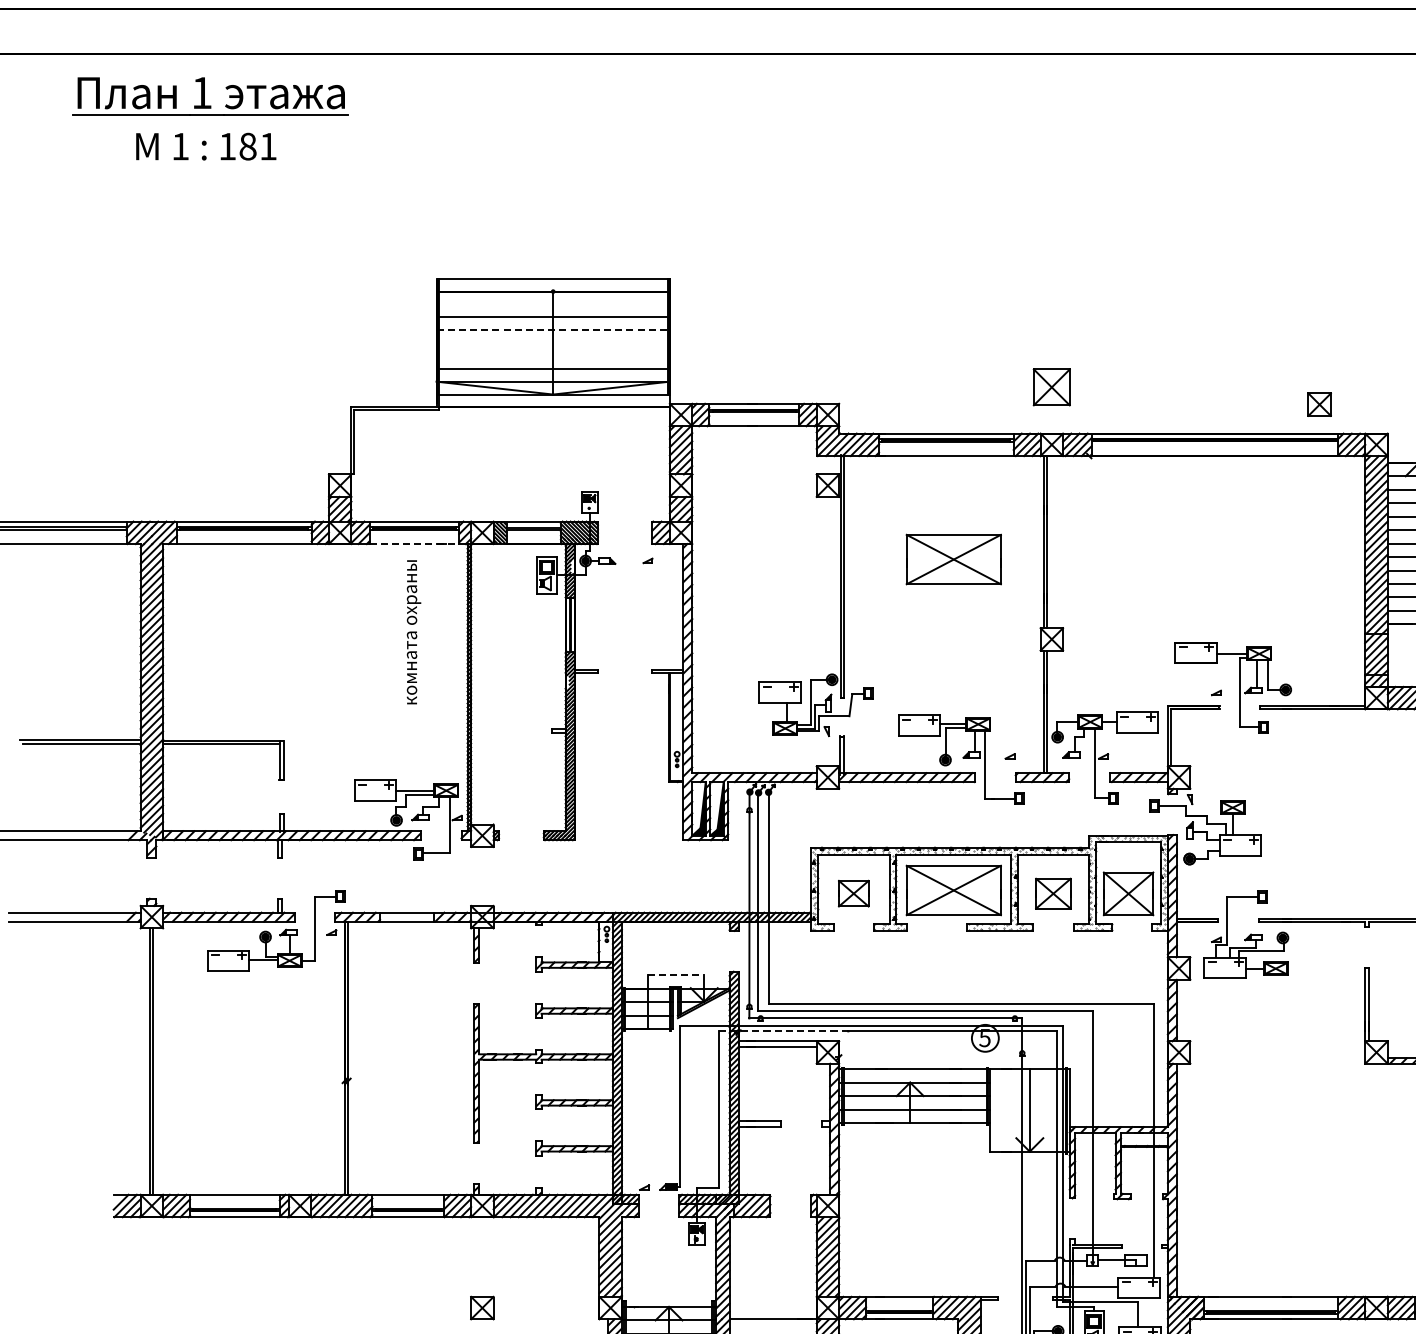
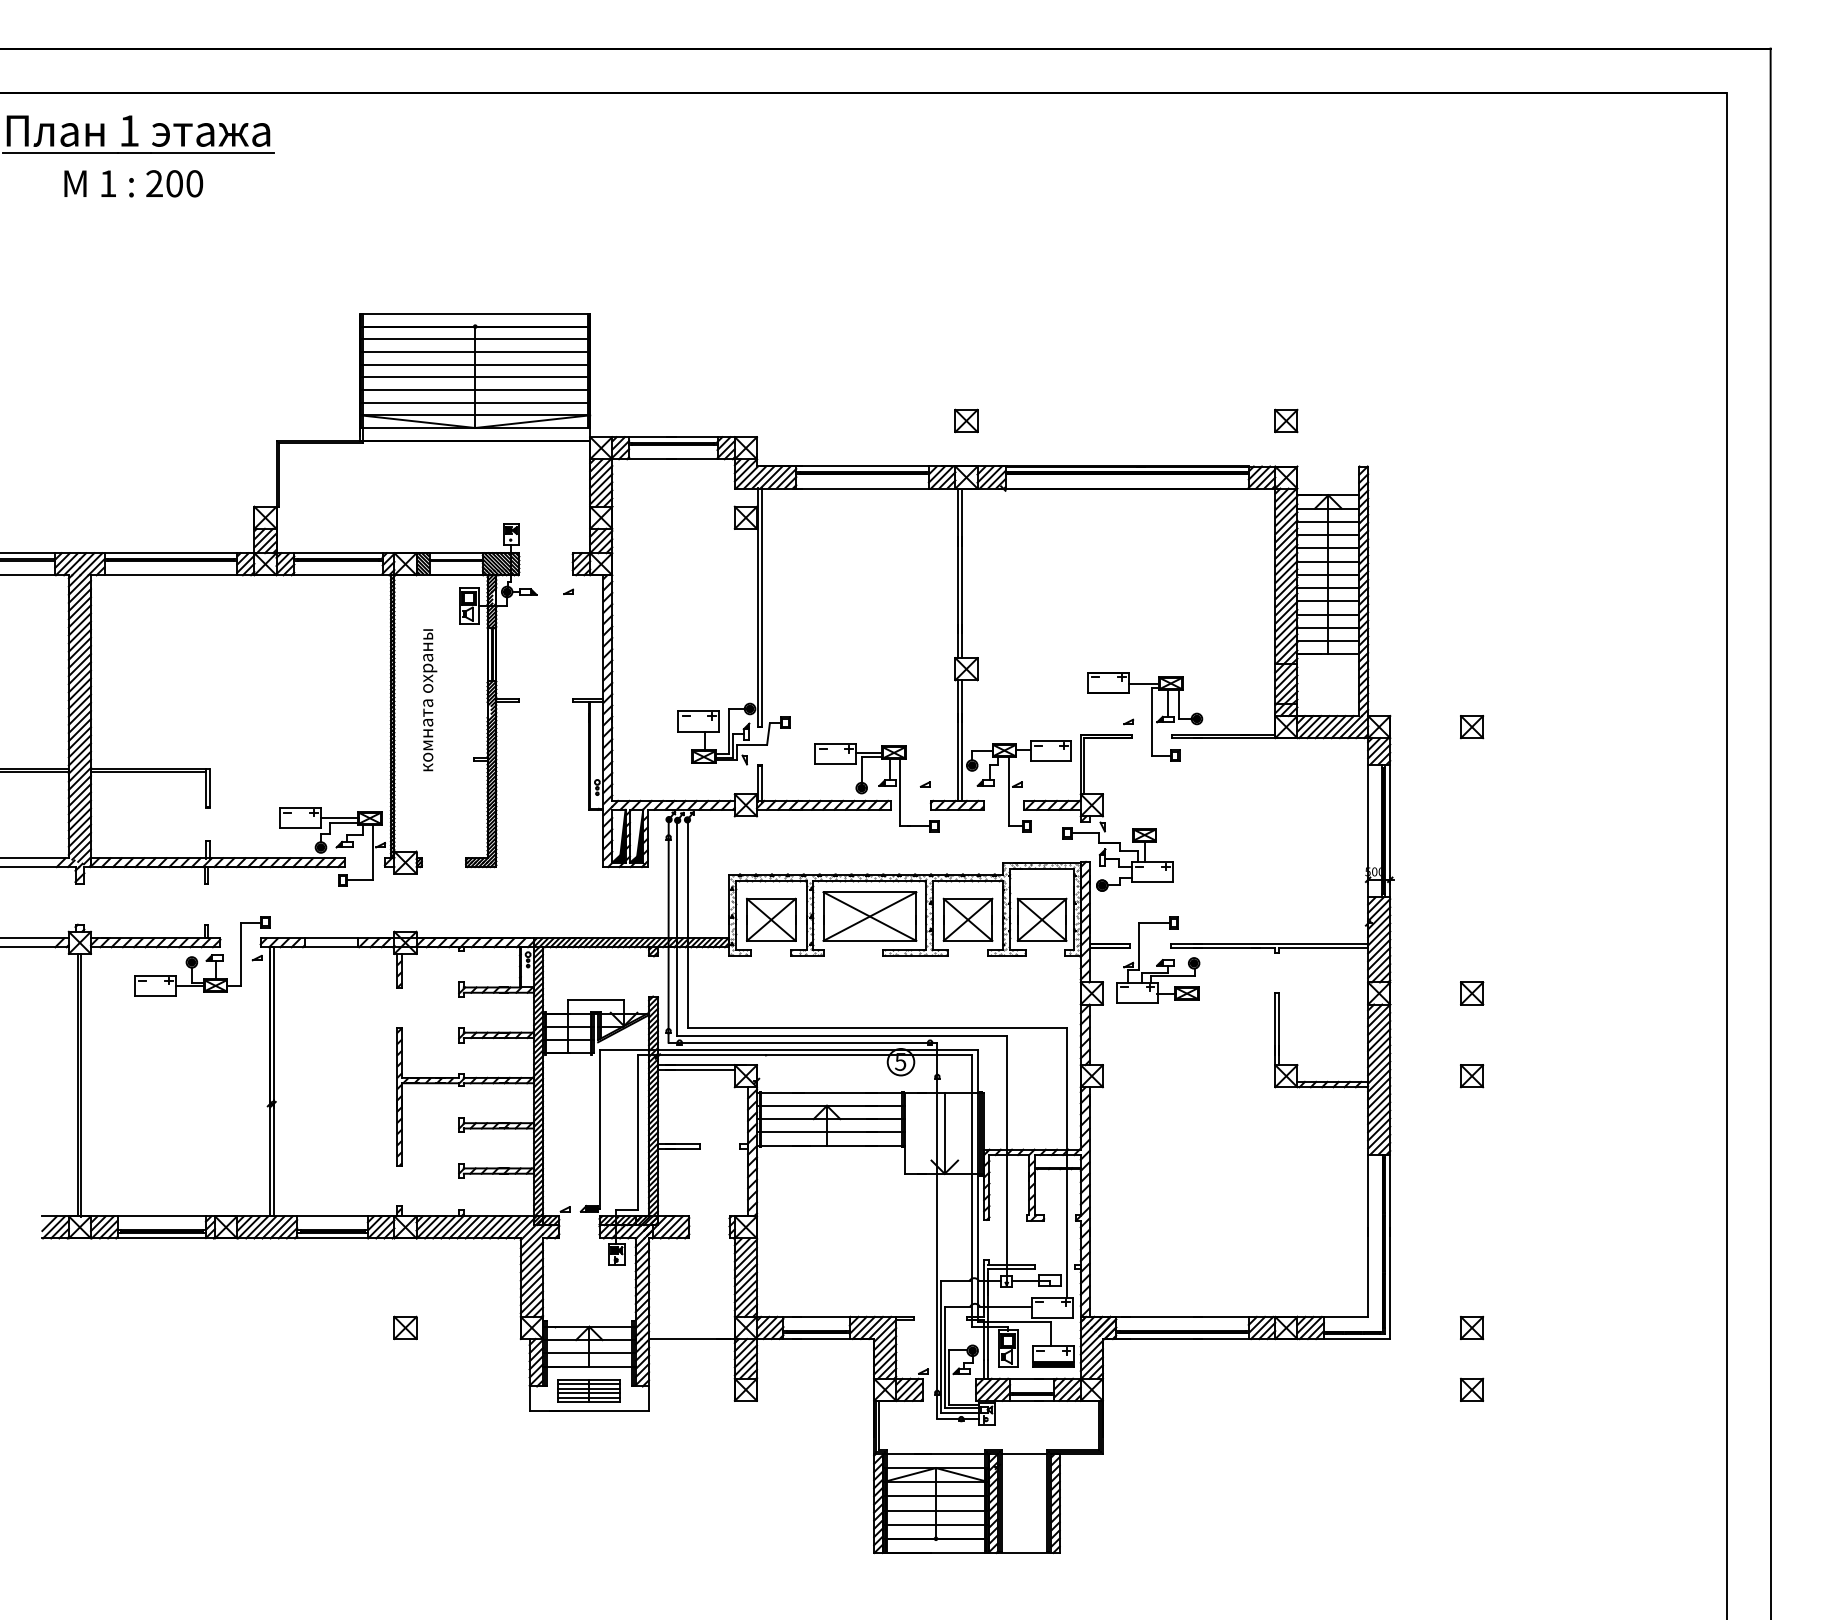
text: (247, 146) -> (174, 183), 181 -> 200
line: (553, 304) -> (475, 339), added
line: (553, 330) -> (475, 364), dashed -> solid
line: (553, 343) -> (475, 377), added
line: (553, 355) -> (475, 389), added
part: (1051, 386) -> (966, 420), size x0.62
part: (1319, 404) -> (1286, 420), moved
line: (415, 544) -> (339, 575), dashed -> solid
part: (953, 559) -> (869, 590), removed
text: (414, 632) -> (430, 700), moved
part: (853, 893) -> (771, 919), size x1.67
part: (1052, 893) -> (967, 919), size x1.43
line: (676, 975) -> (596, 1000), dashed -> solid
line: (783, 1031) -> (702, 1055), dashed -> solid

